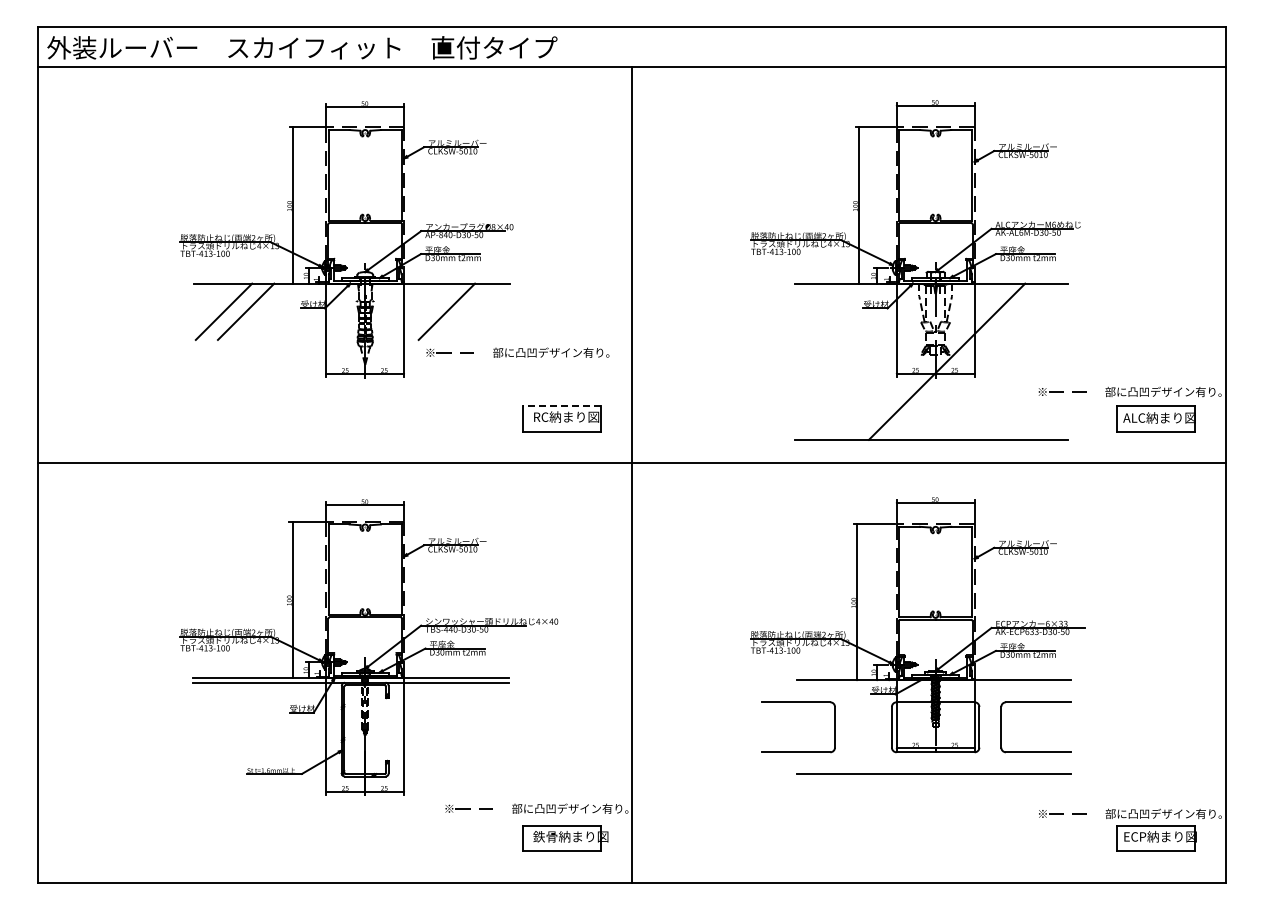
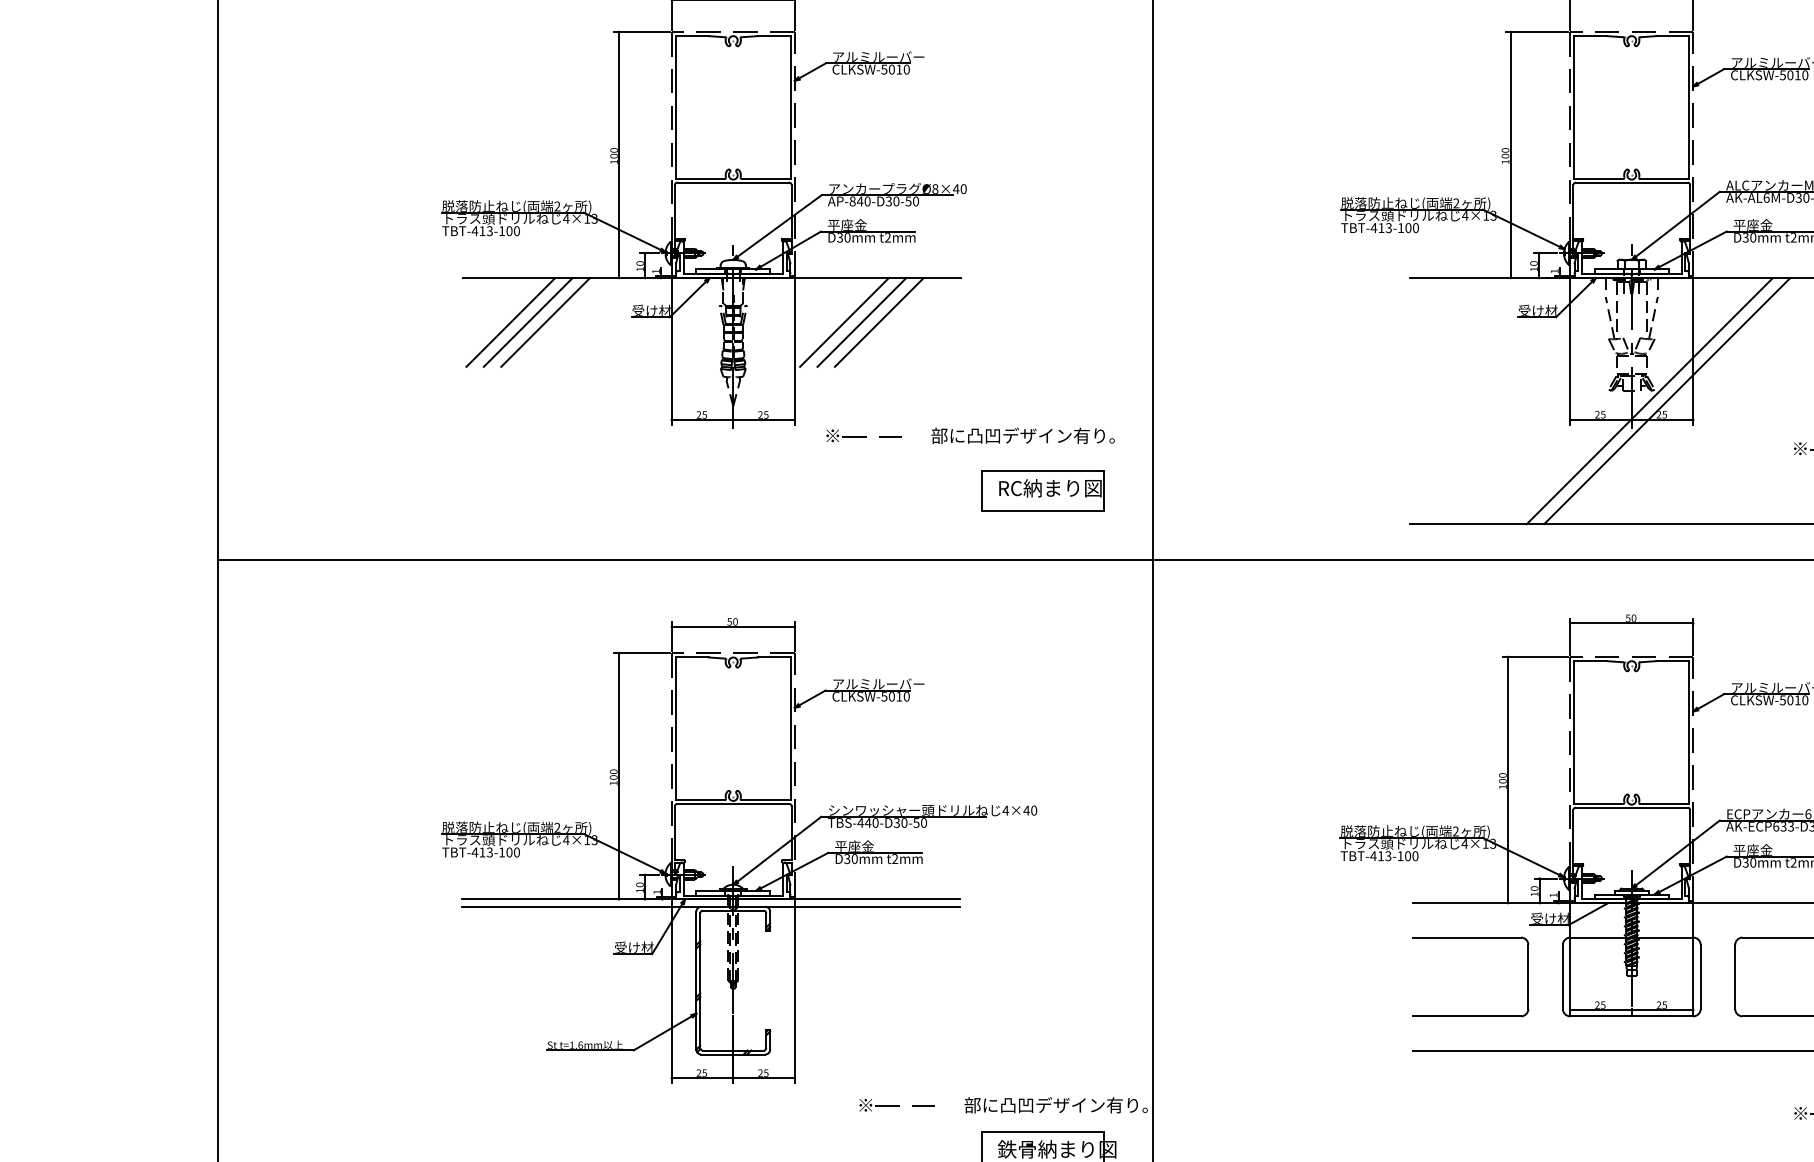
line: (234, 311) -> (527, 321), added
line: (435, 311) -> (843, 321), added
line: (457, 311) -> (878, 321), added
part: (517, 352) -> (969, 435), moved
line: (957, 361) -> (1666, 400), added
line: (561, 405) -> (1042, 470), dashed -> solid
part: (798, 751) -> (1470, 1015), moved

